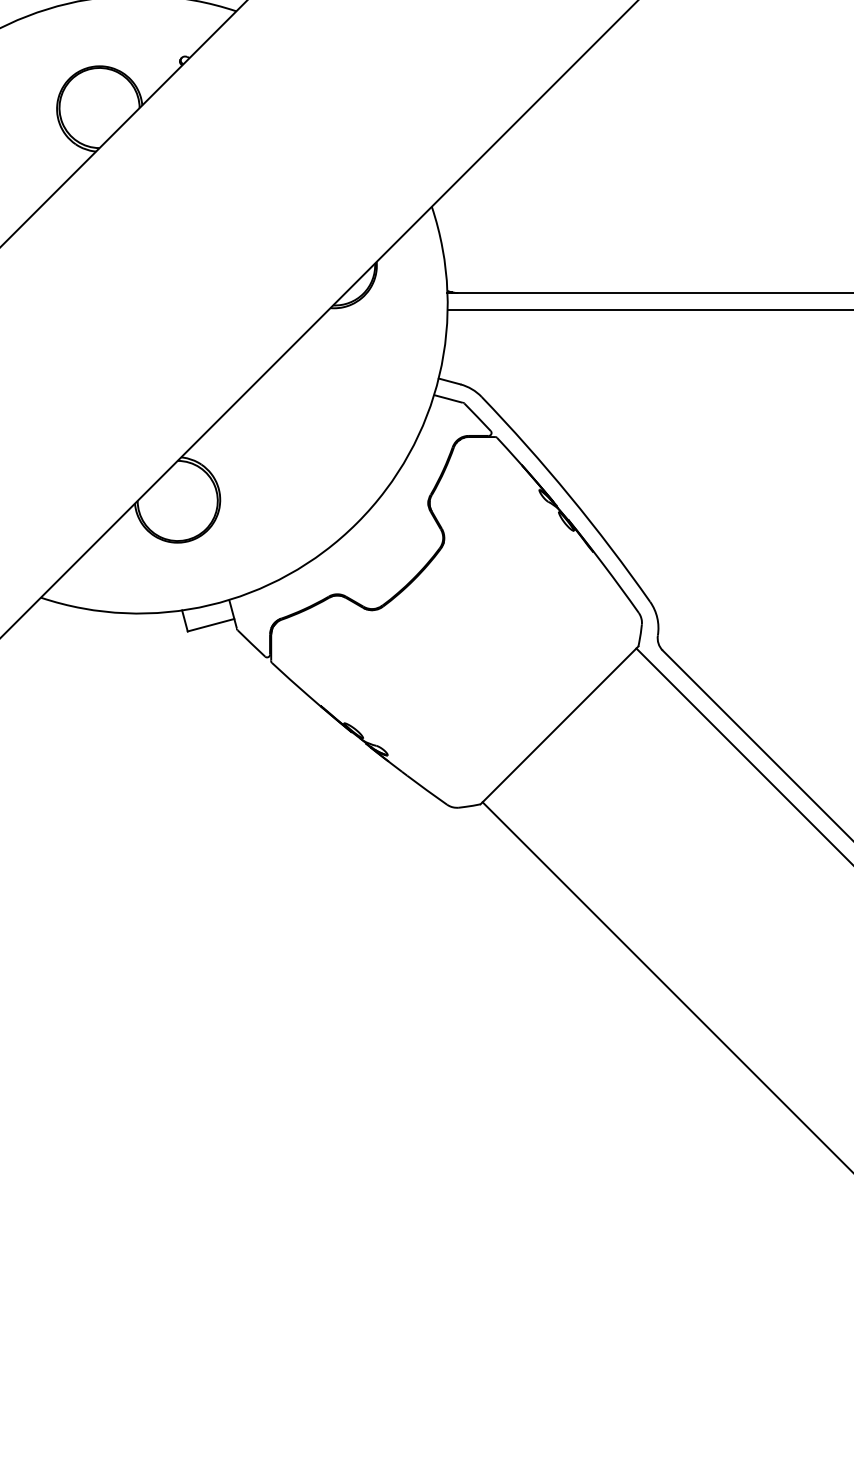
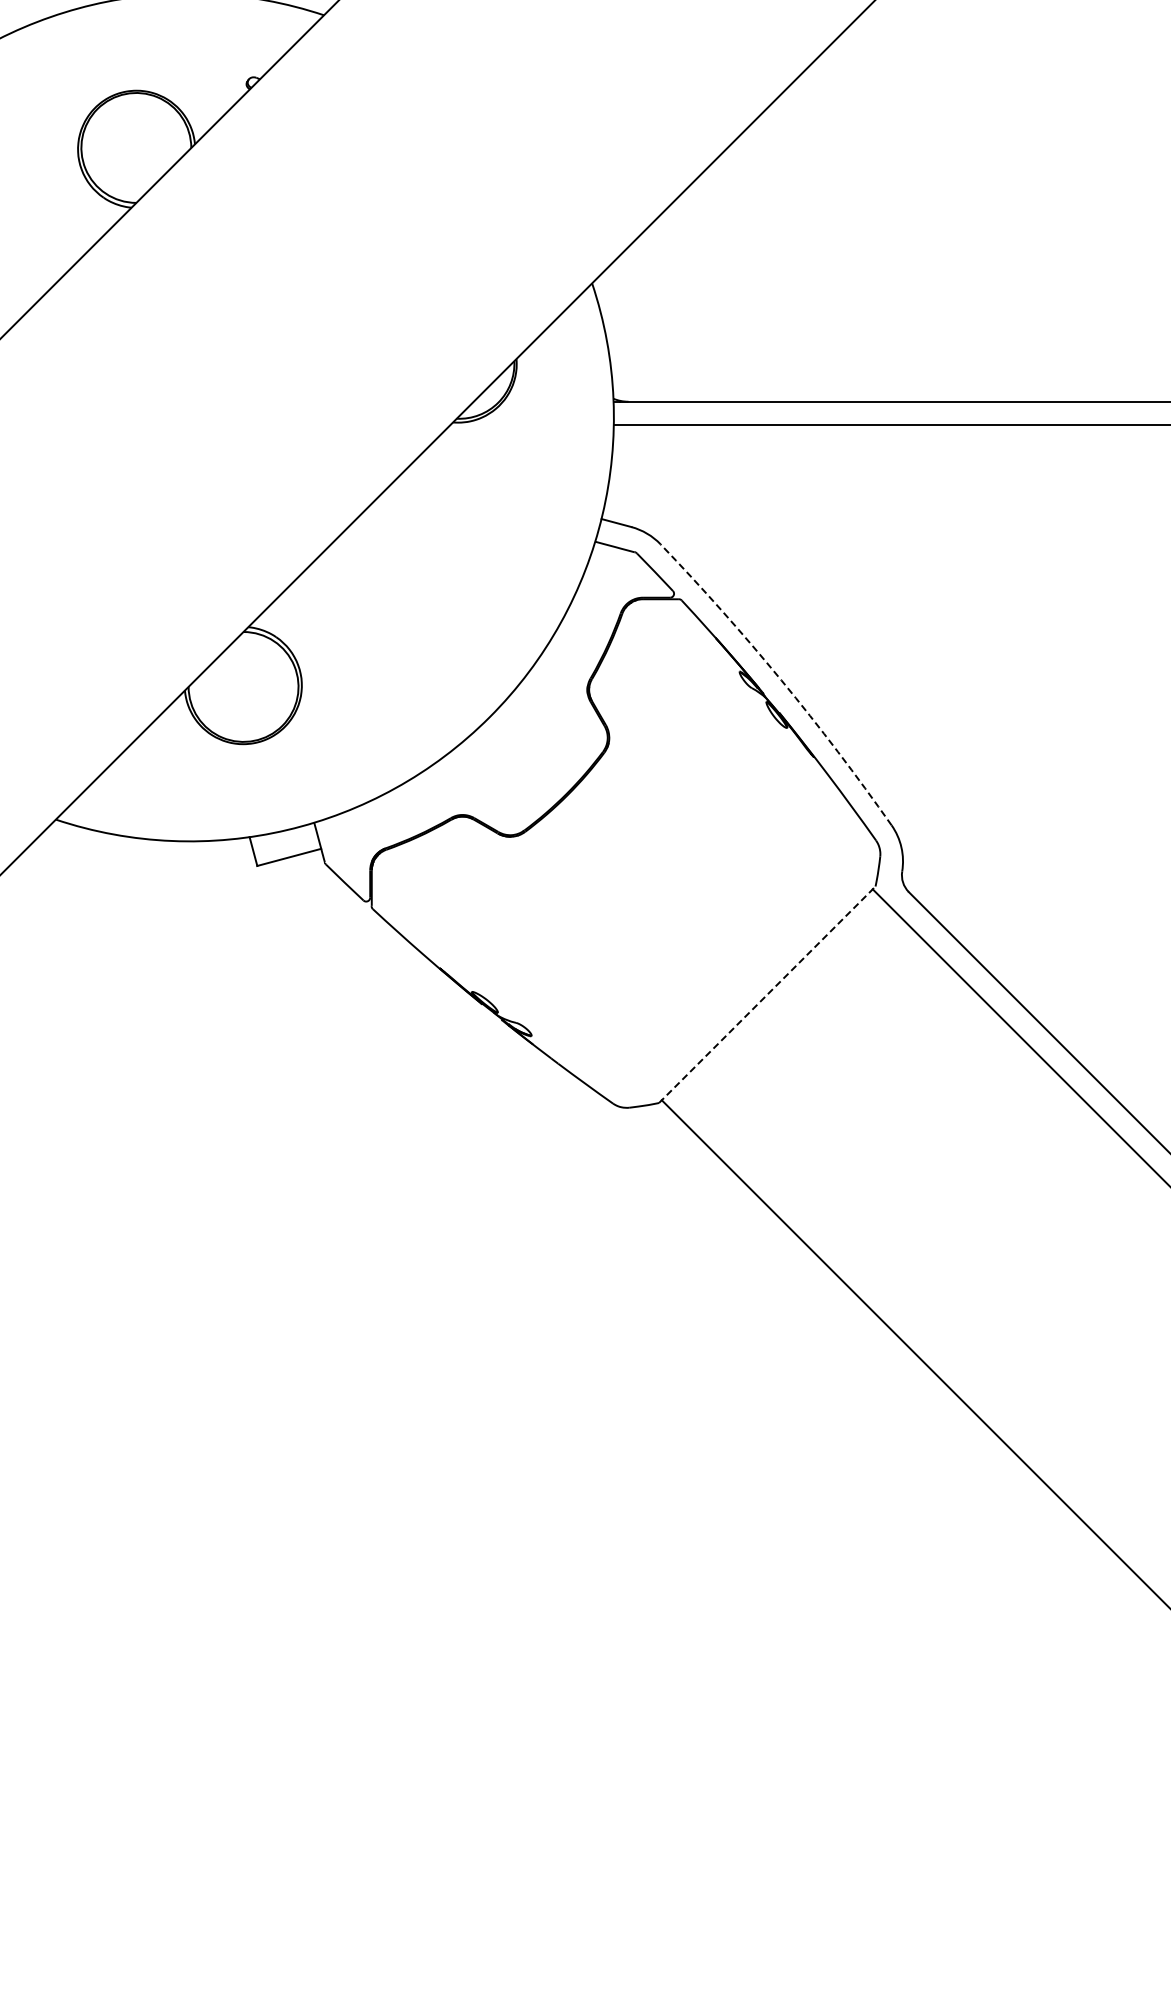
arc: (569, 496) -> (781, 680), solid -> dashed
line: (559, 725) -> (767, 994), solid -> dashed

